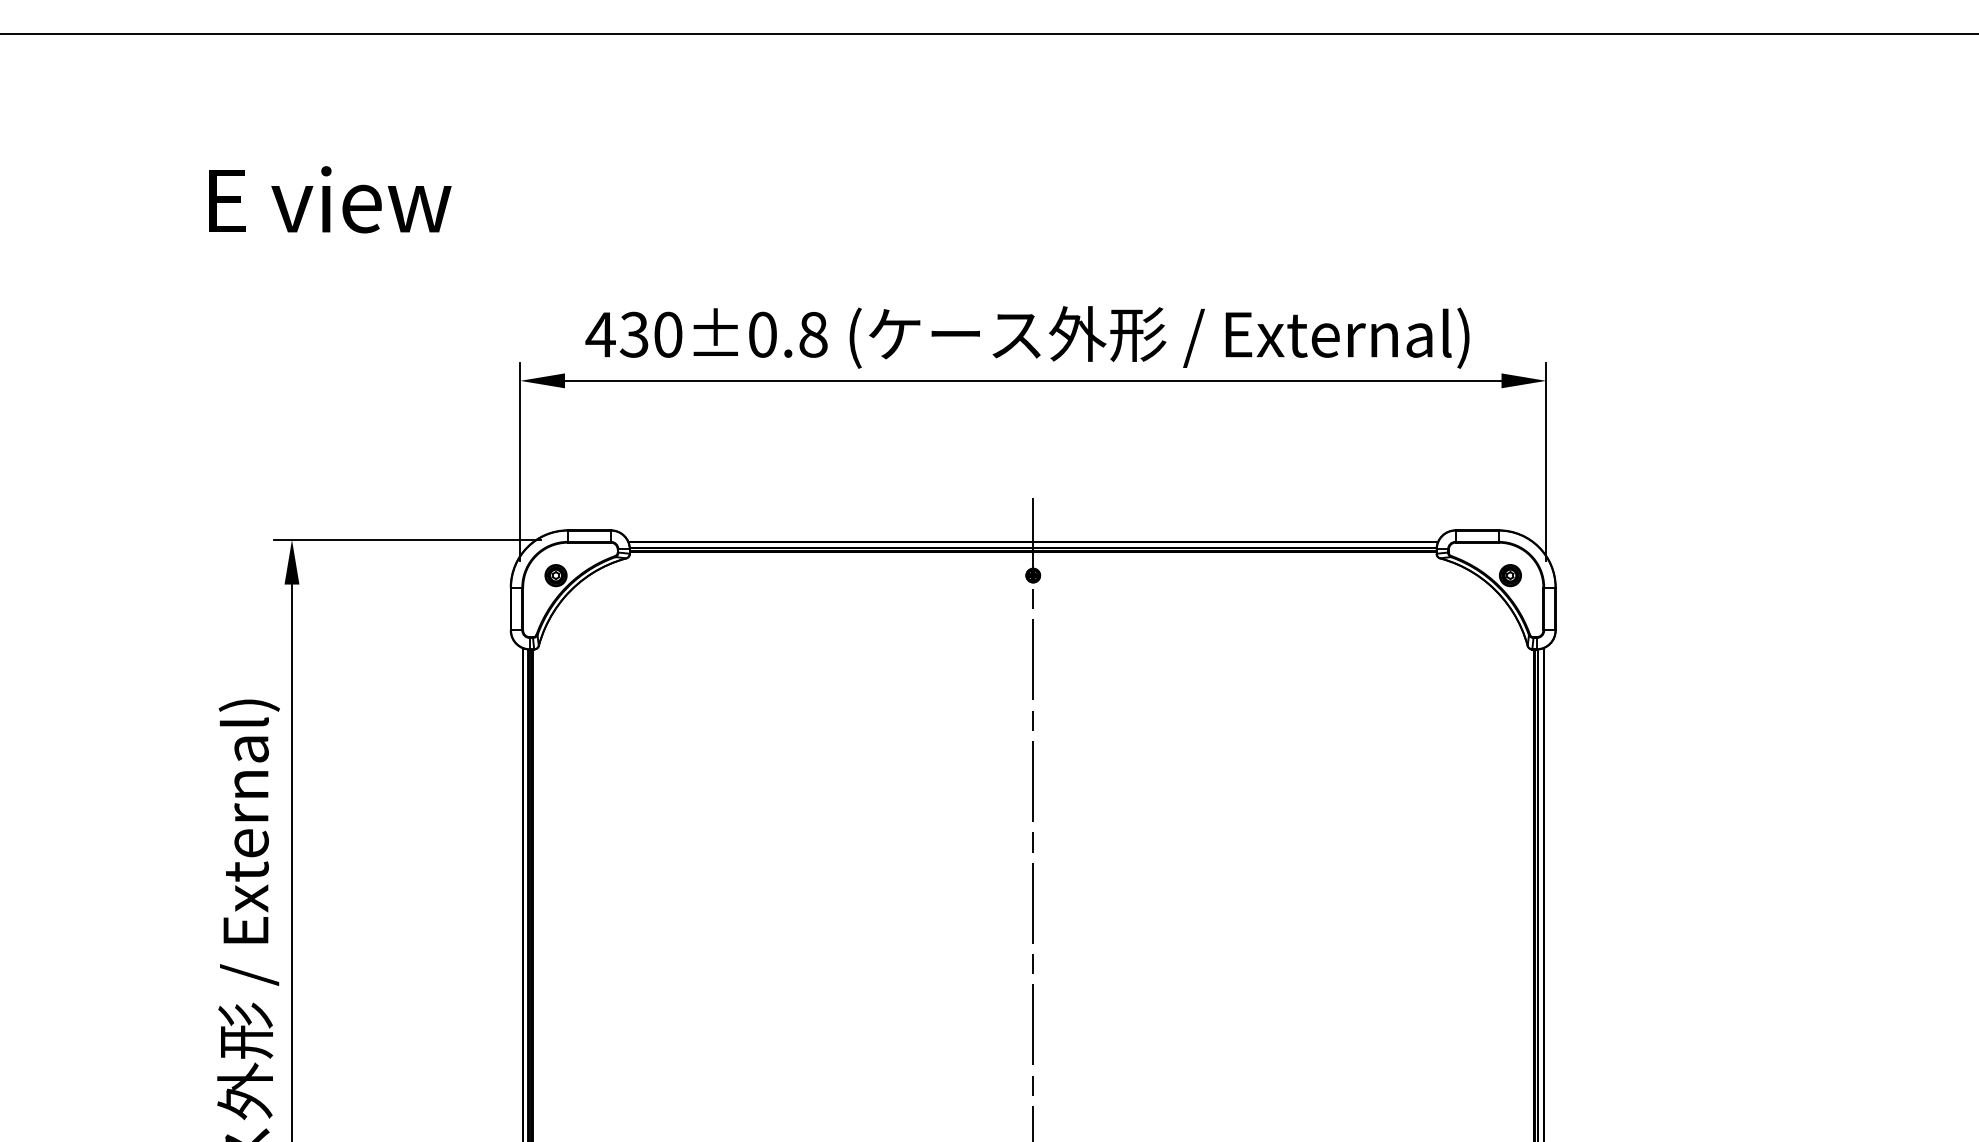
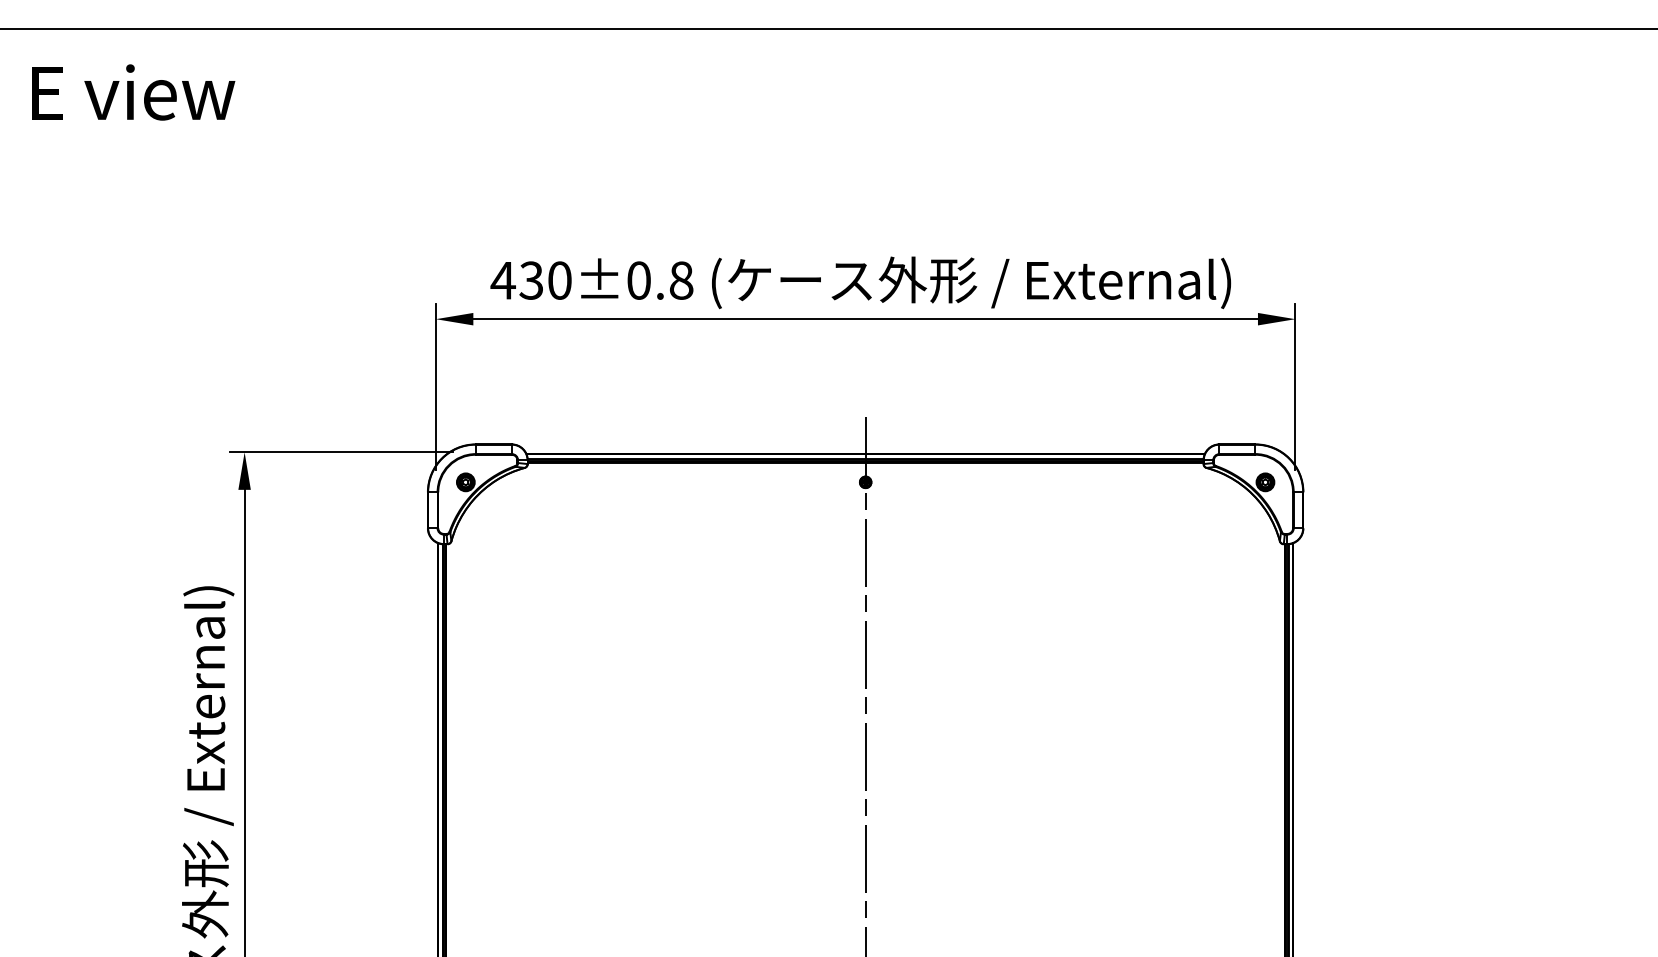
text: (330, 199) -> (133, 92), moved

